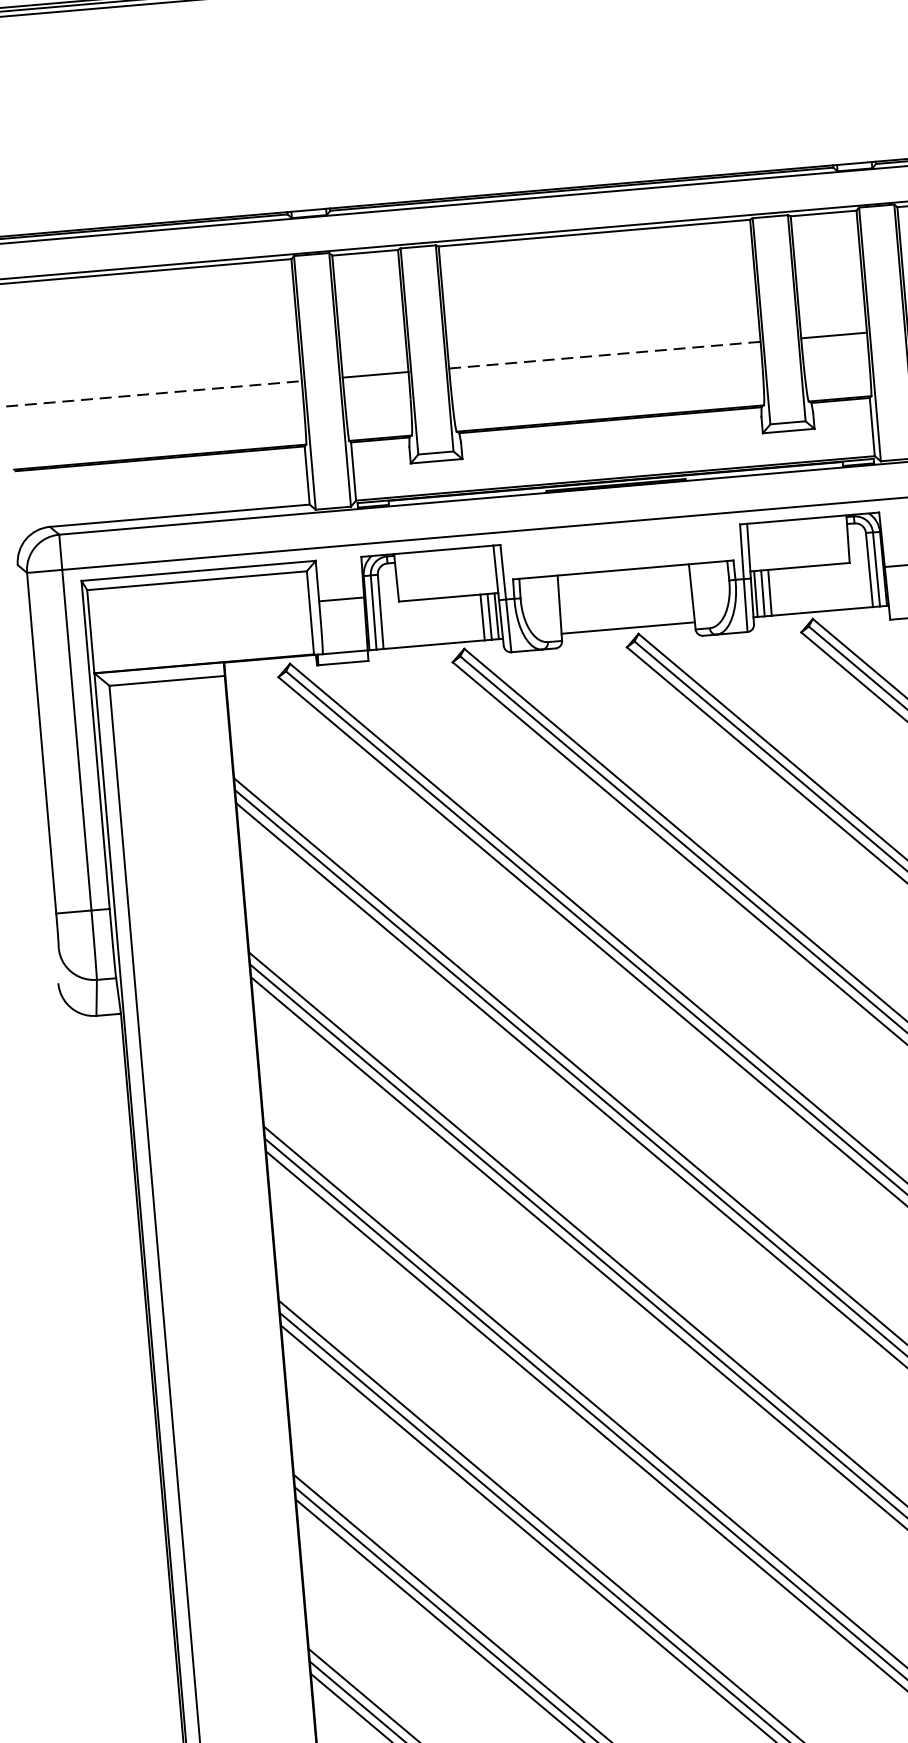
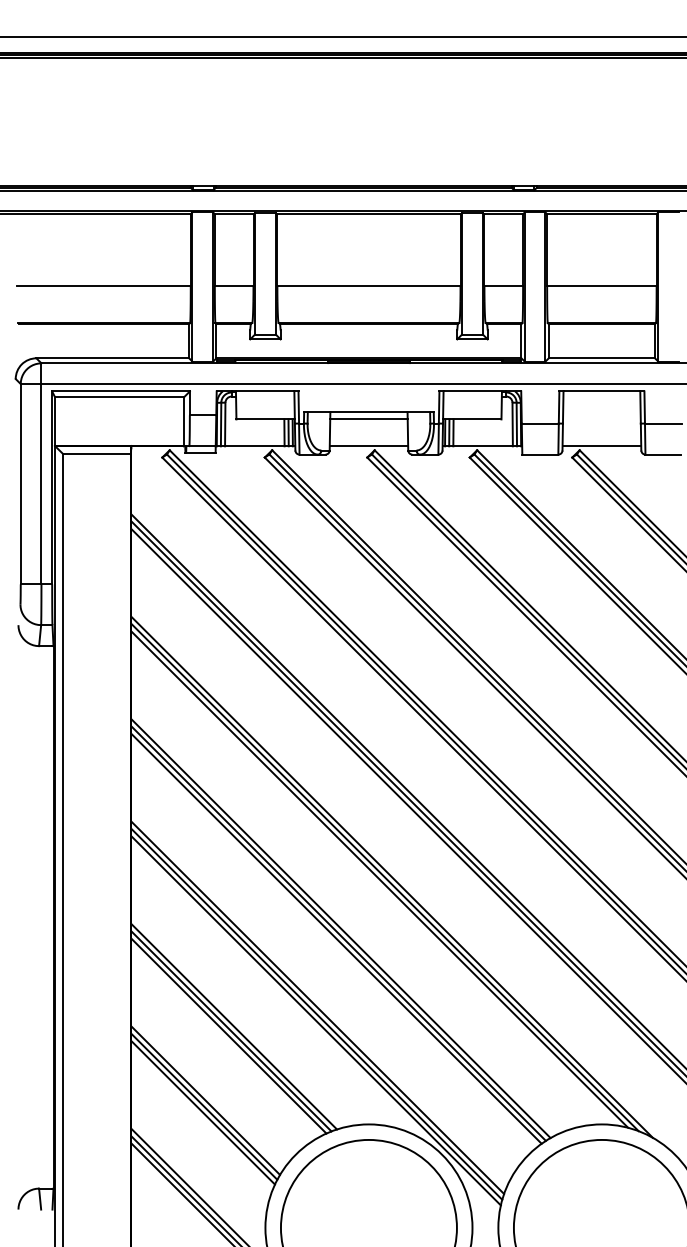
line: (604, 354) -> (368, 285), dashed -> solid
line: (153, 393) -> (103, 285), dashed -> solid
line: (623, 582) -> (368, 419), added

